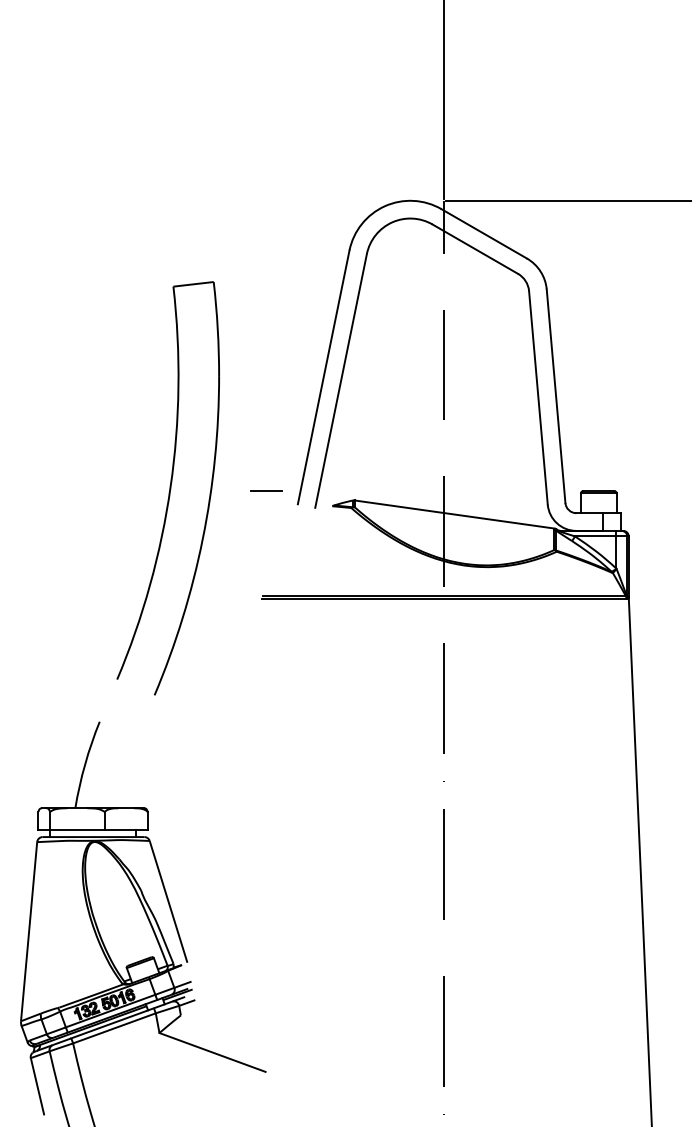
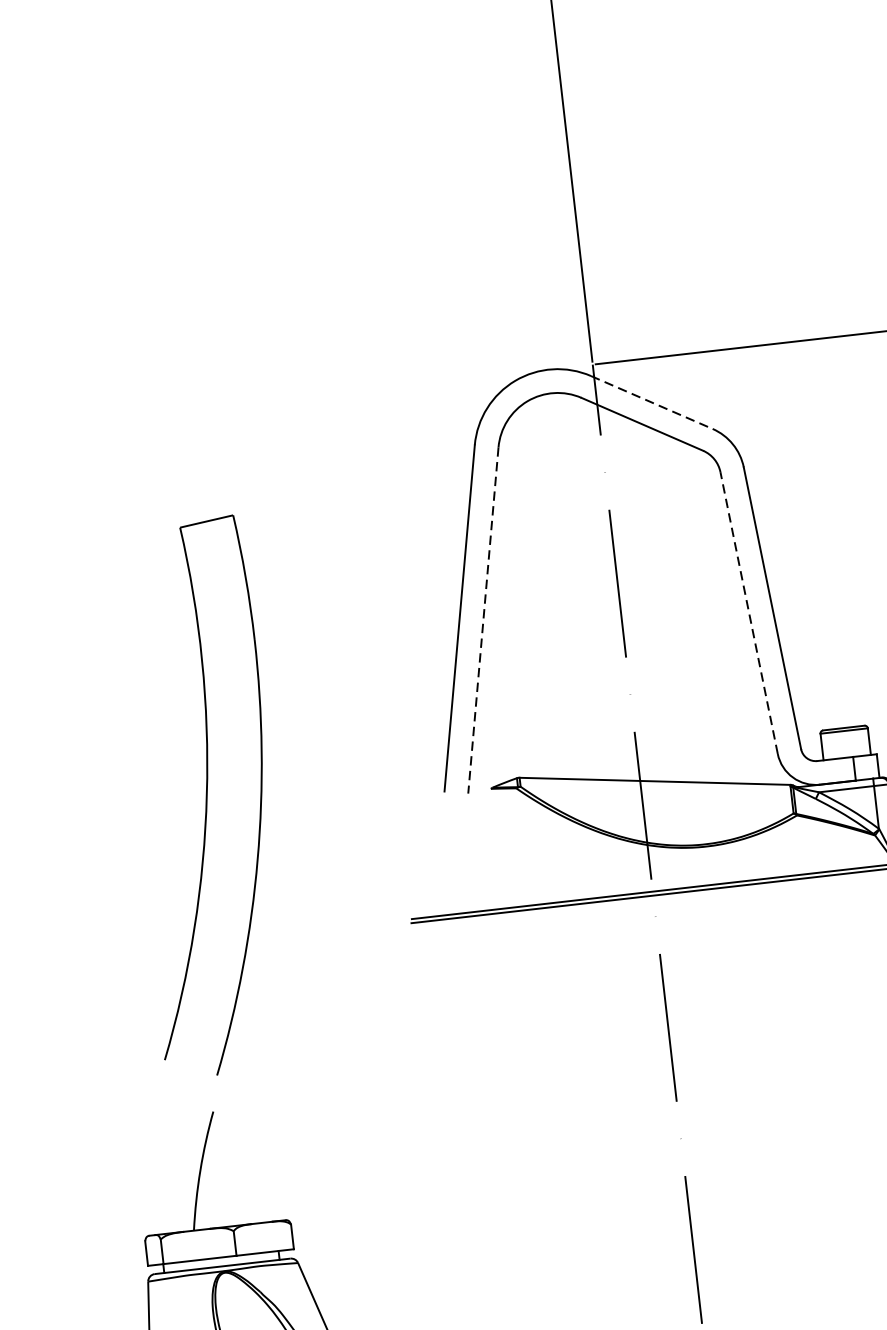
line: (484, 234) -> (652, 403), solid -> dashed
line: (340, 381) -> (482, 621), solid -> dashed
line: (538, 397) -> (749, 612), solid -> dashed
part: (167, 488) -> (202, 797), moved
line: (265, 491) -> (399, 779), removed

